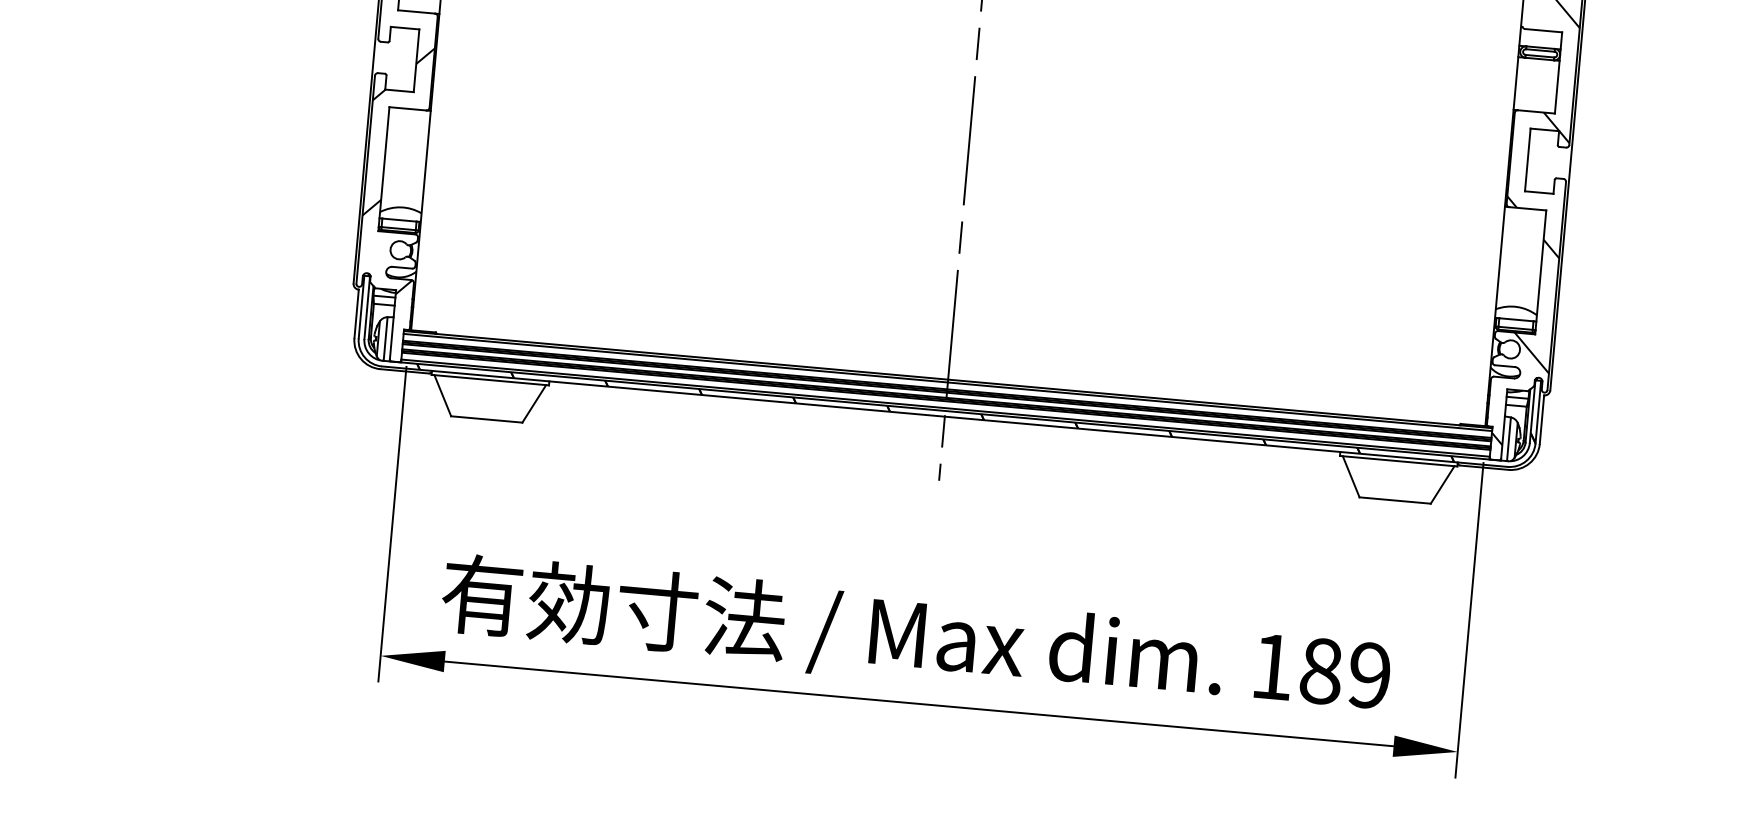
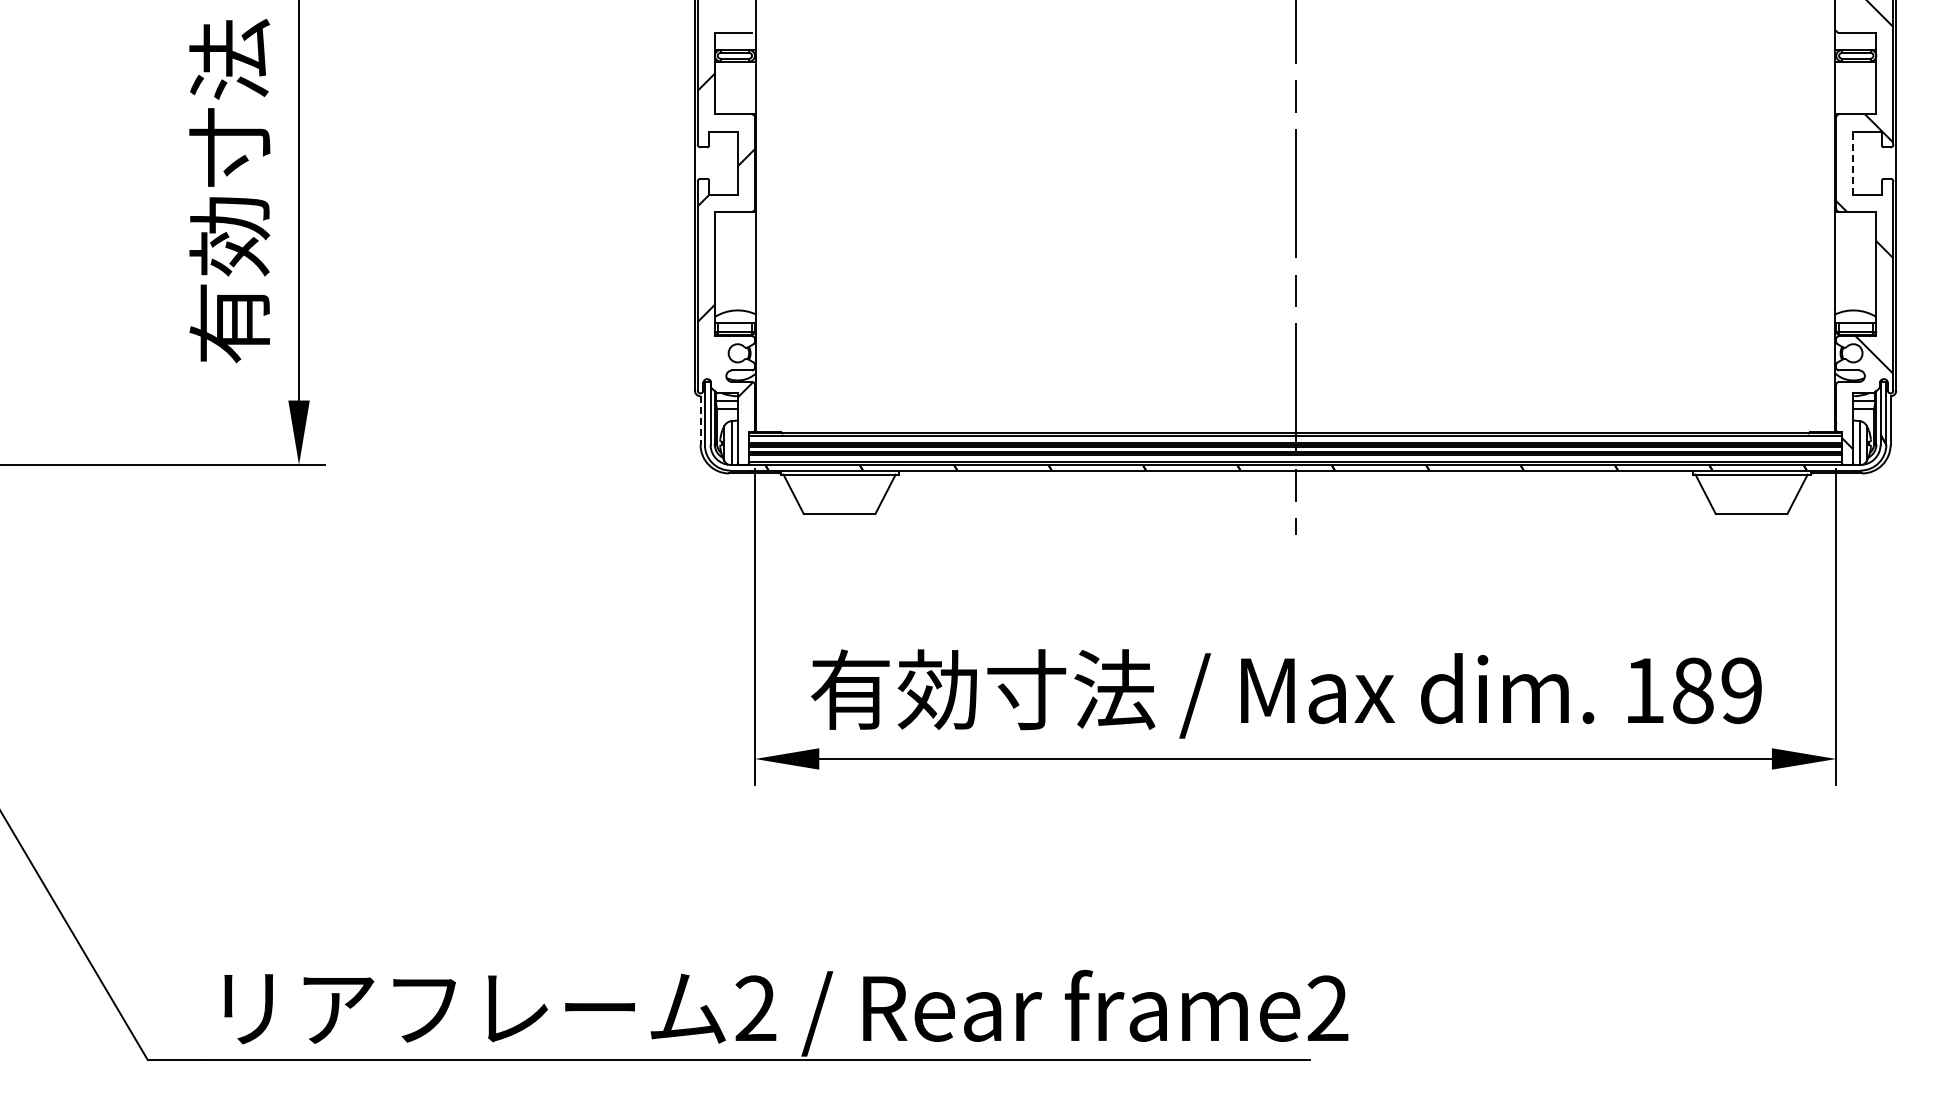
line: (1527, 159) -> (1853, 162), solid -> dashed
line: (356, 314) -> (700, 421), solid -> dashed

